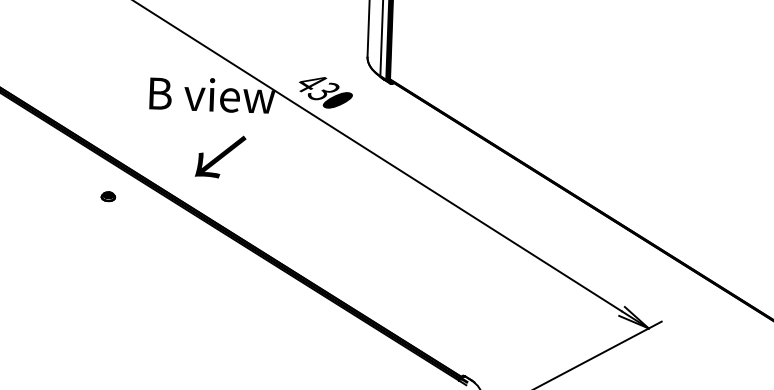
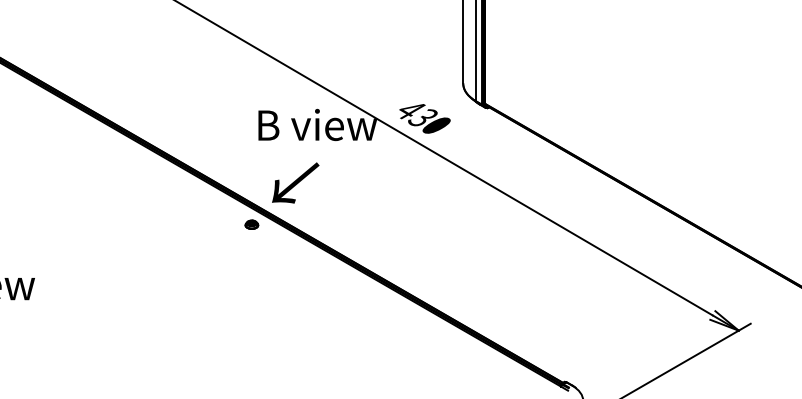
text: (220, 156) -> (295, 182), moved
part: (108, 196) -> (251, 224), moved

